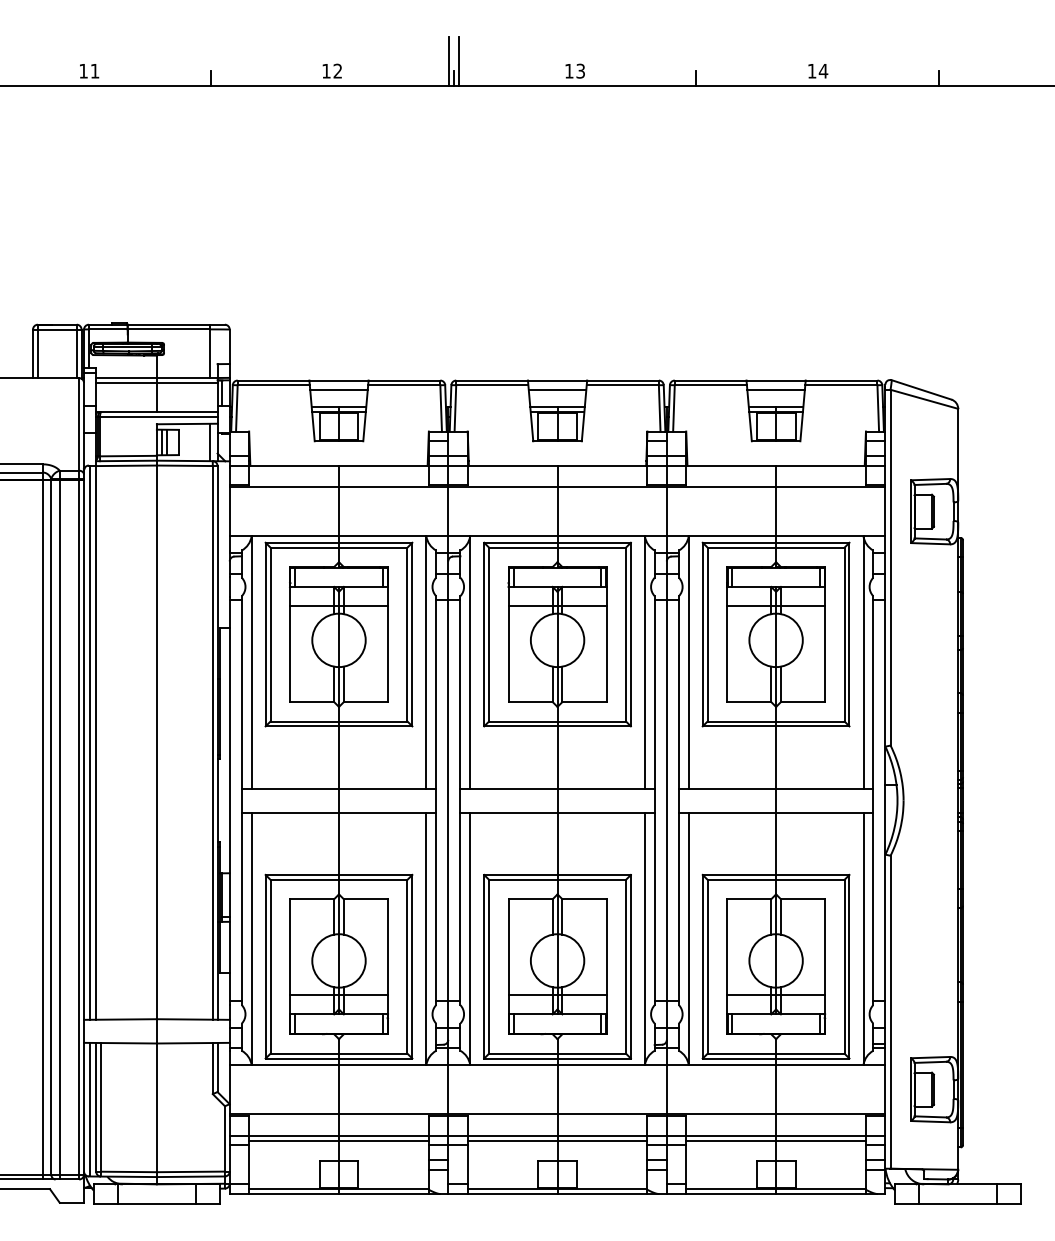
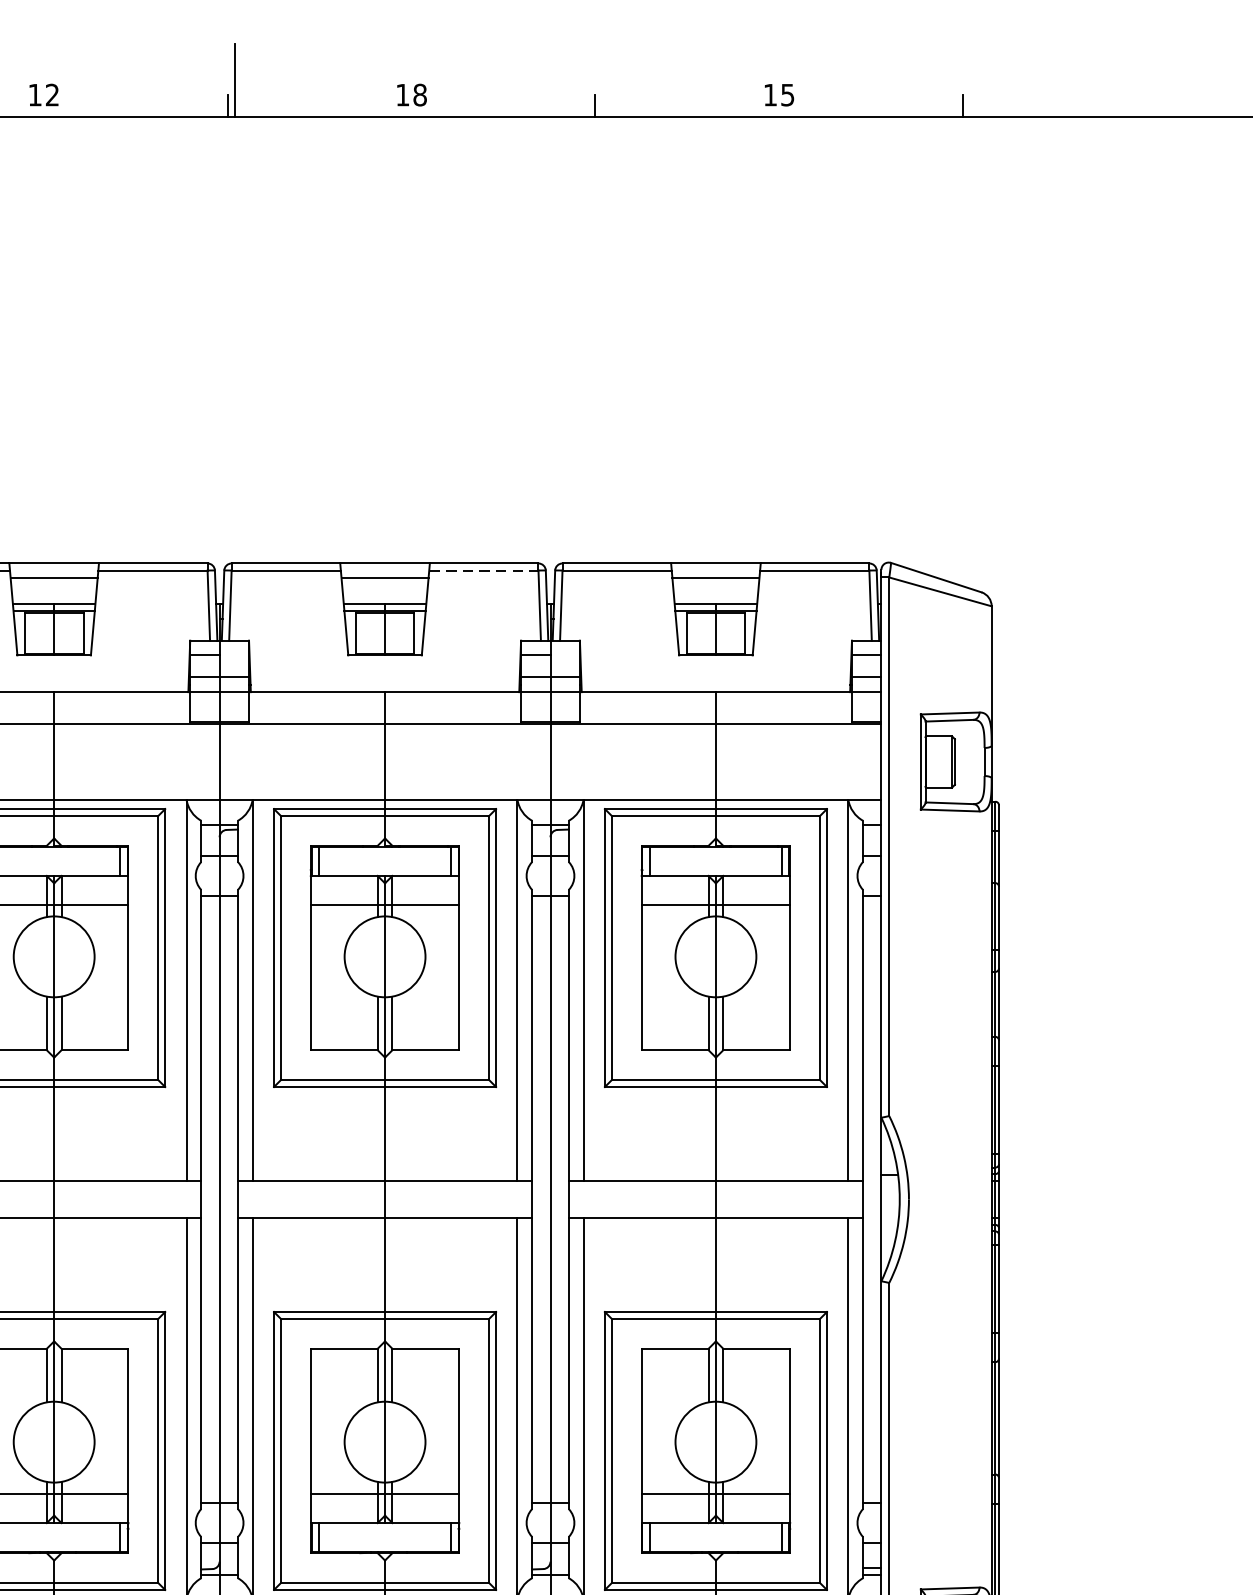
line: (448, 61) -> (219, 80), removed
text: (580, 70) -> (419, 94), 13 -> 18
text: (823, 71) -> (787, 95), 14 -> 15
line: (623, 385) -> (484, 570), solid -> dashed

